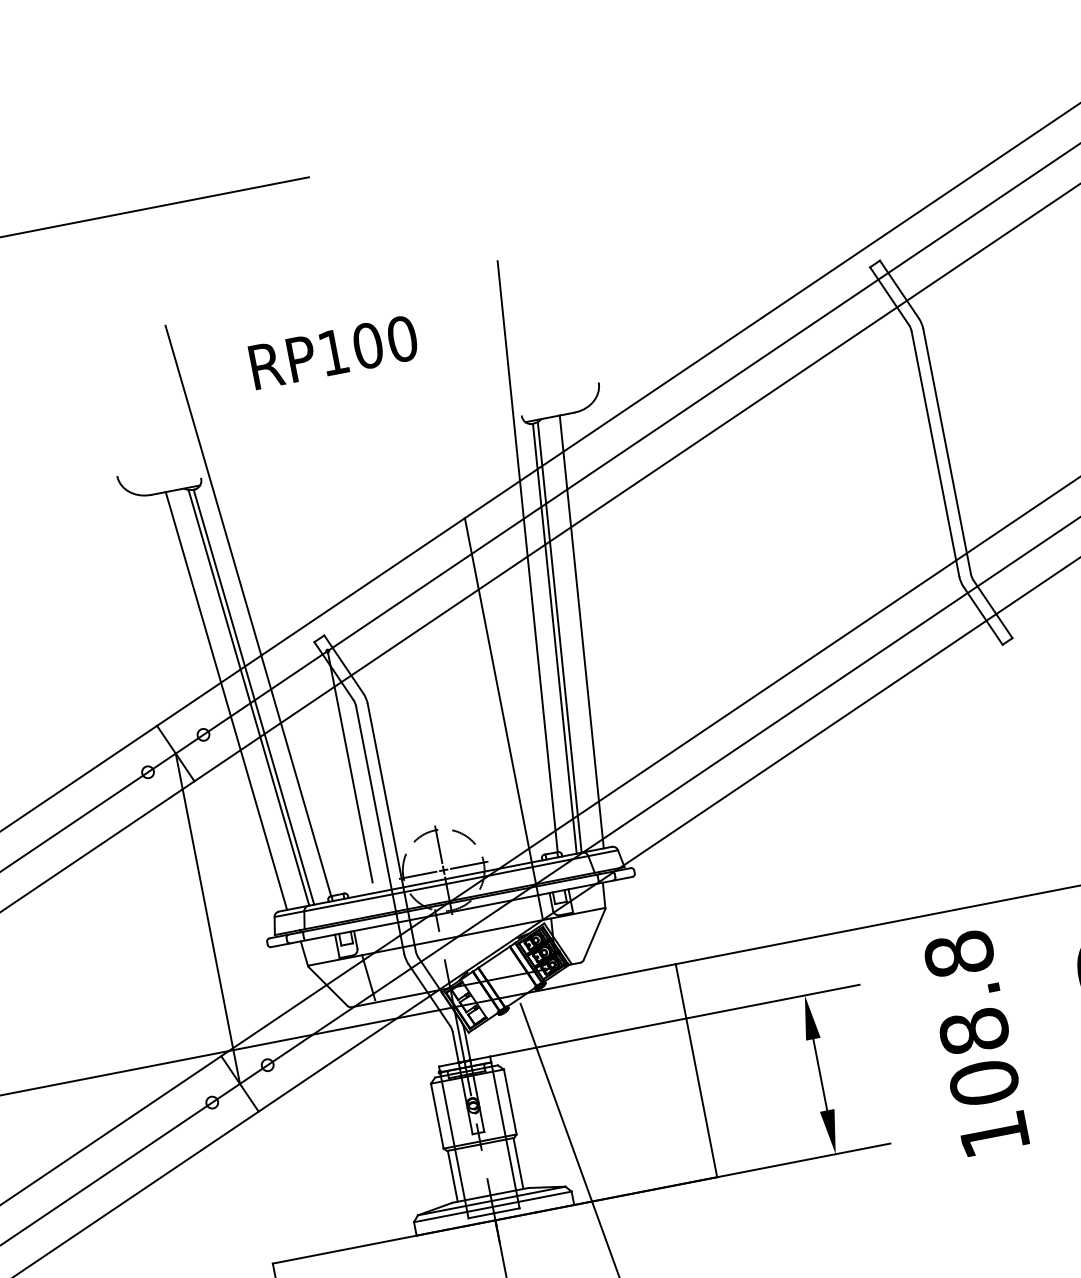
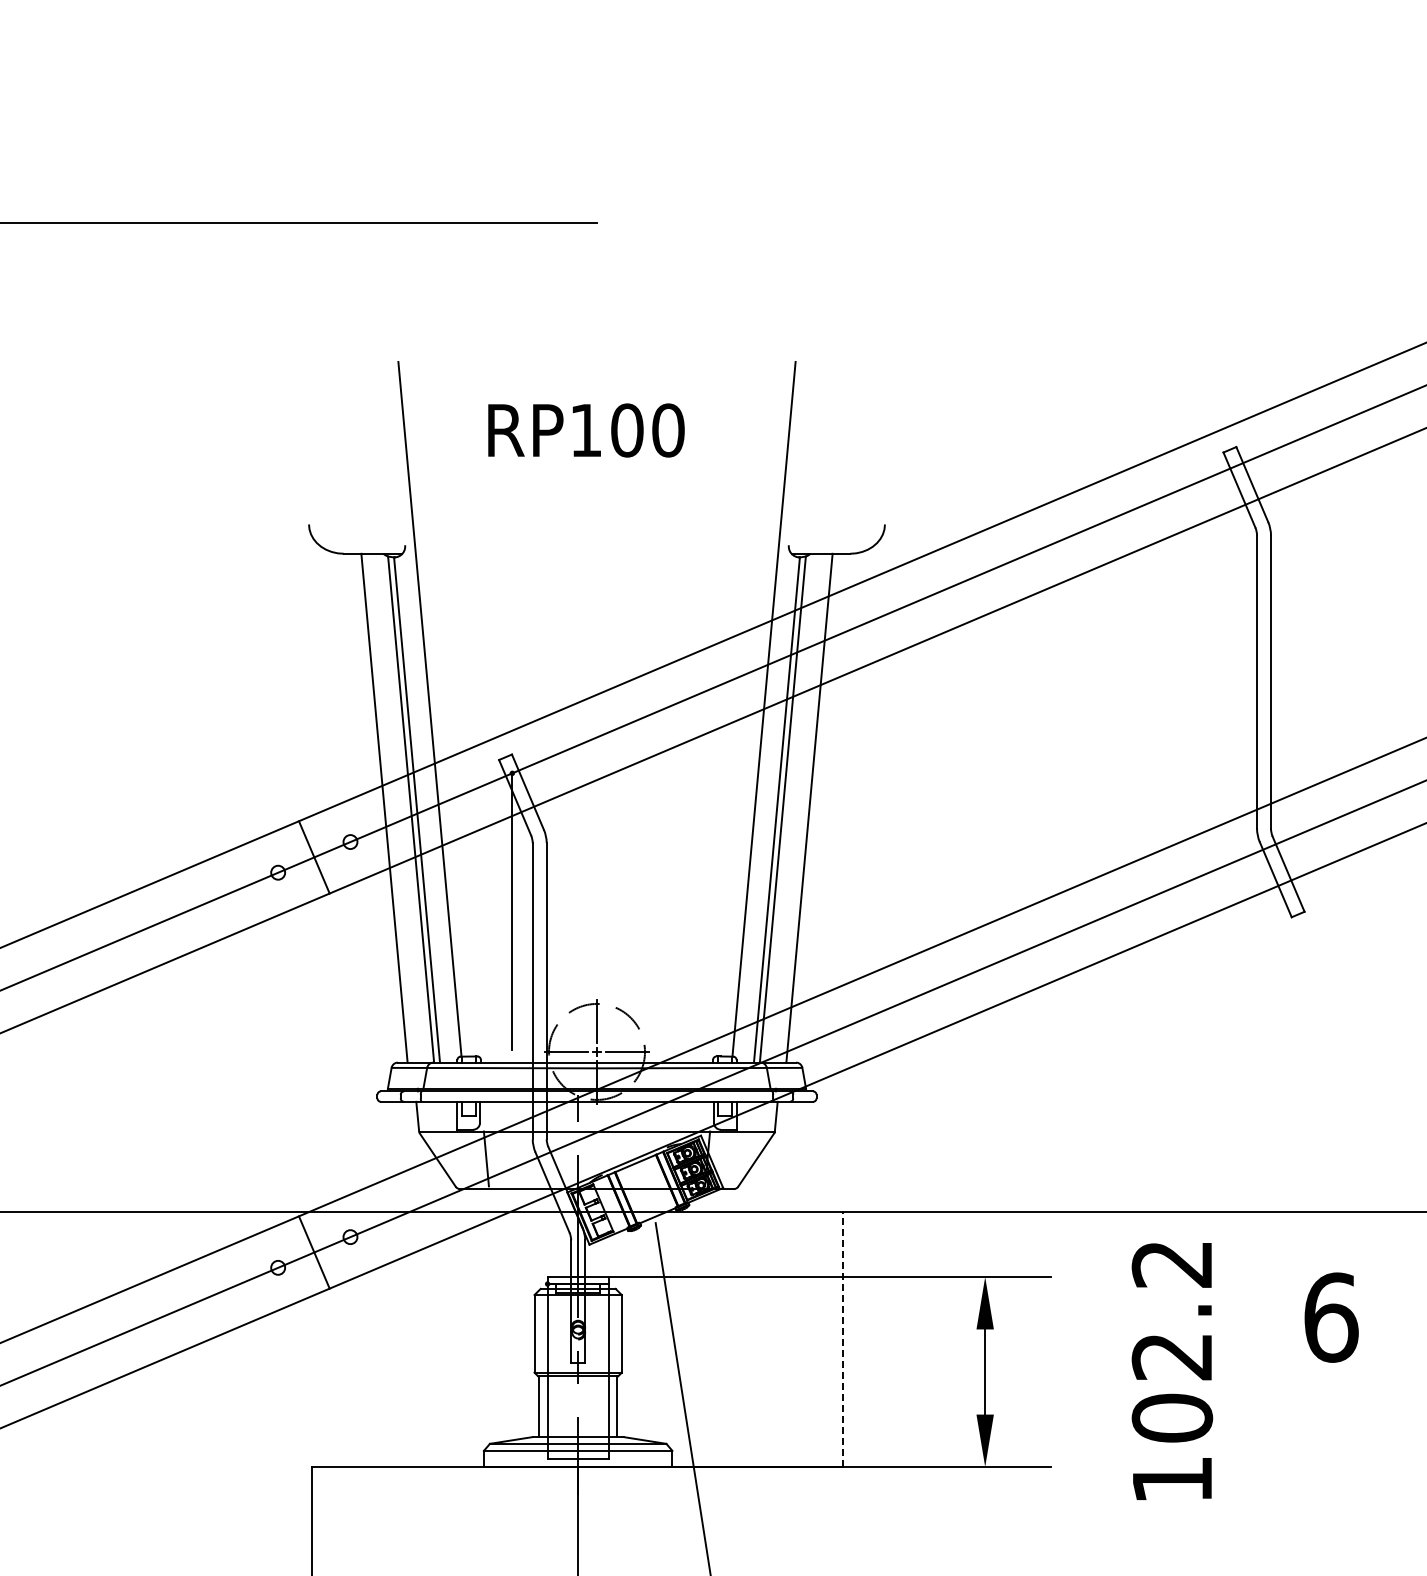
line: (504, 718) -> (700, 890), removed
line: (207, 918) -> (314, 1054), removed
text: (966, 992) -> (1172, 1310), 108.8 -> 102.2
line: (696, 1070) -> (843, 1339), solid -> dashed

